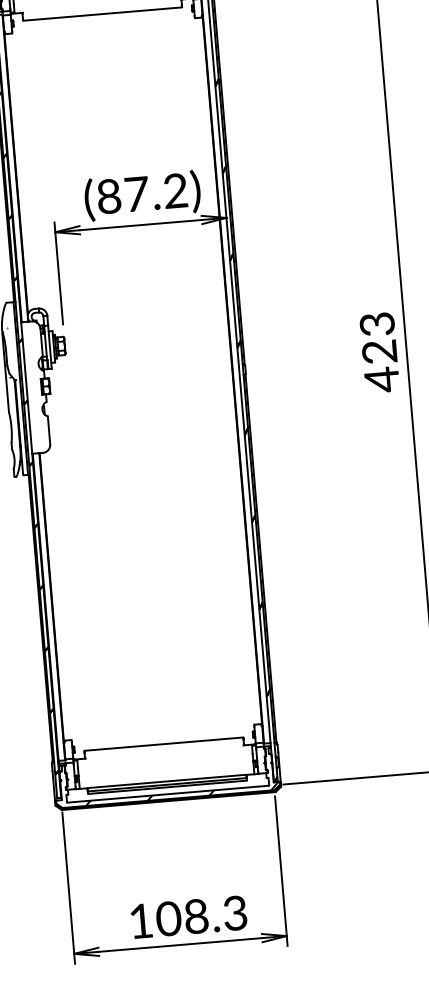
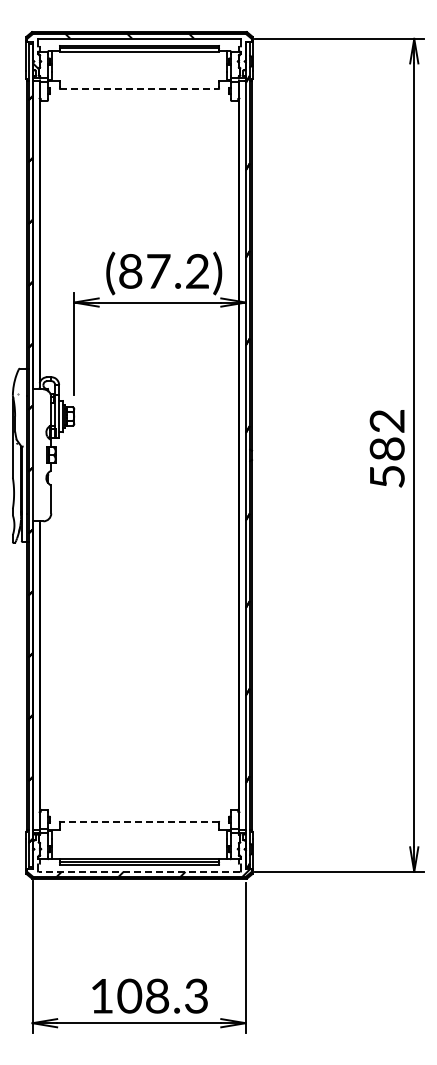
line: (103, 14) -> (140, 89), solid -> dashed
text: (379, 352) -> (387, 449), 423 -> 582
line: (163, 743) -> (139, 821), solid -> dashed
line: (168, 793) -> (139, 871), solid -> dashed

